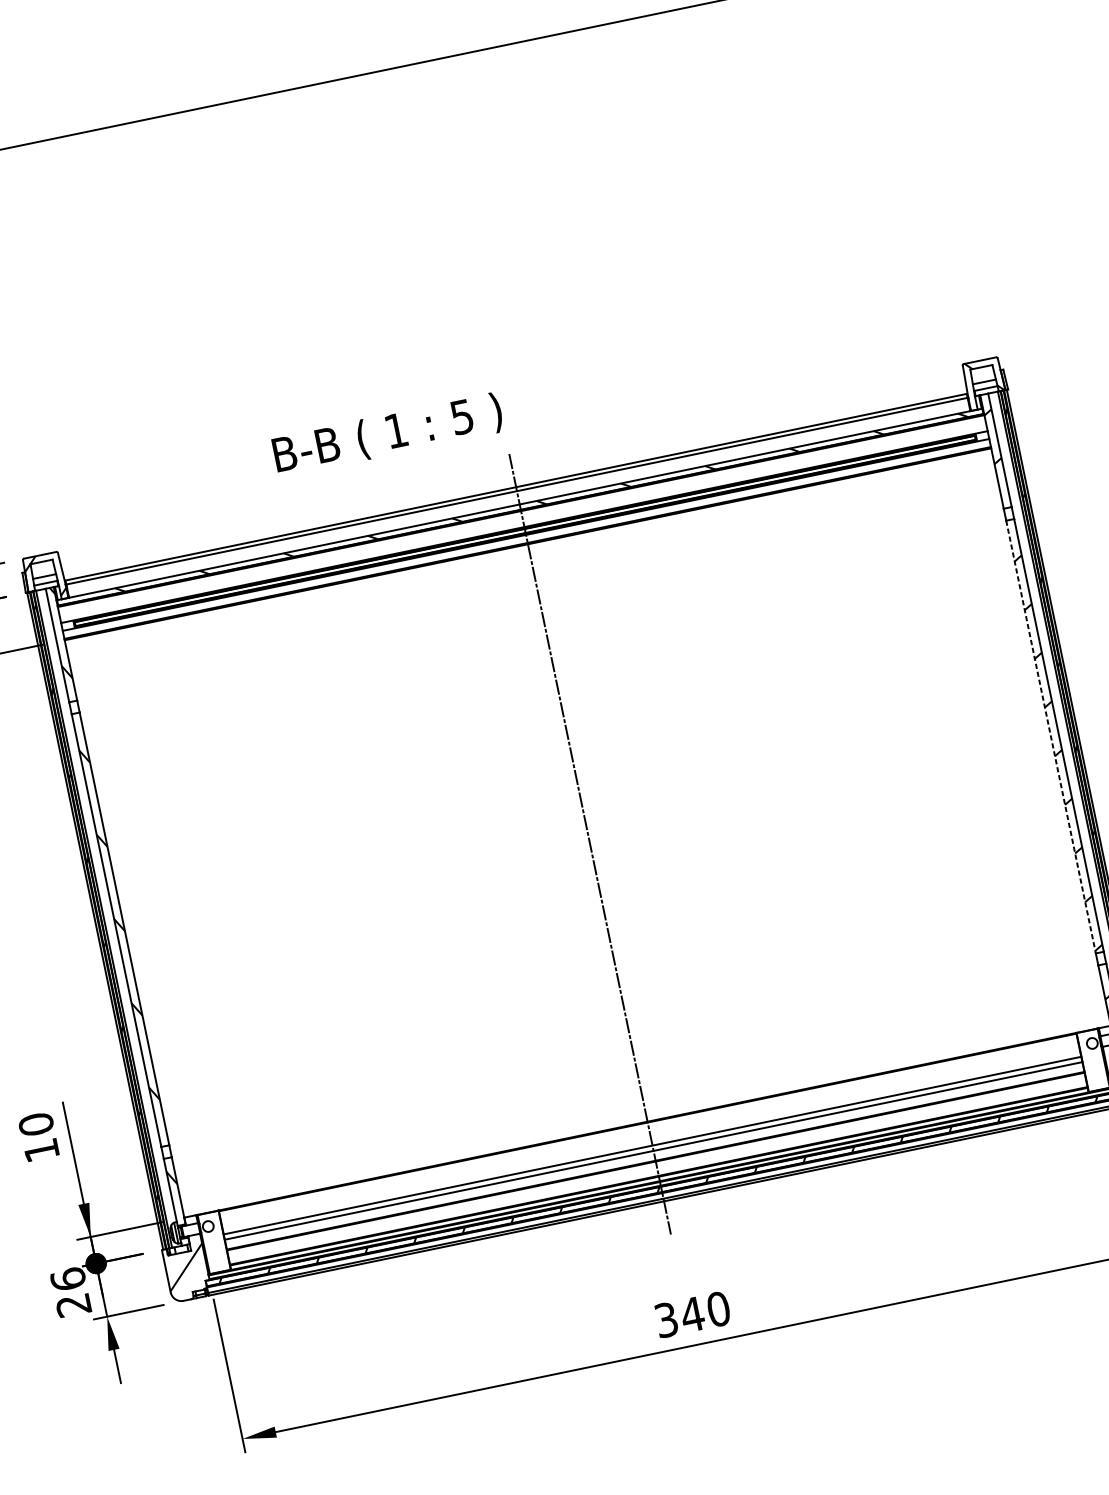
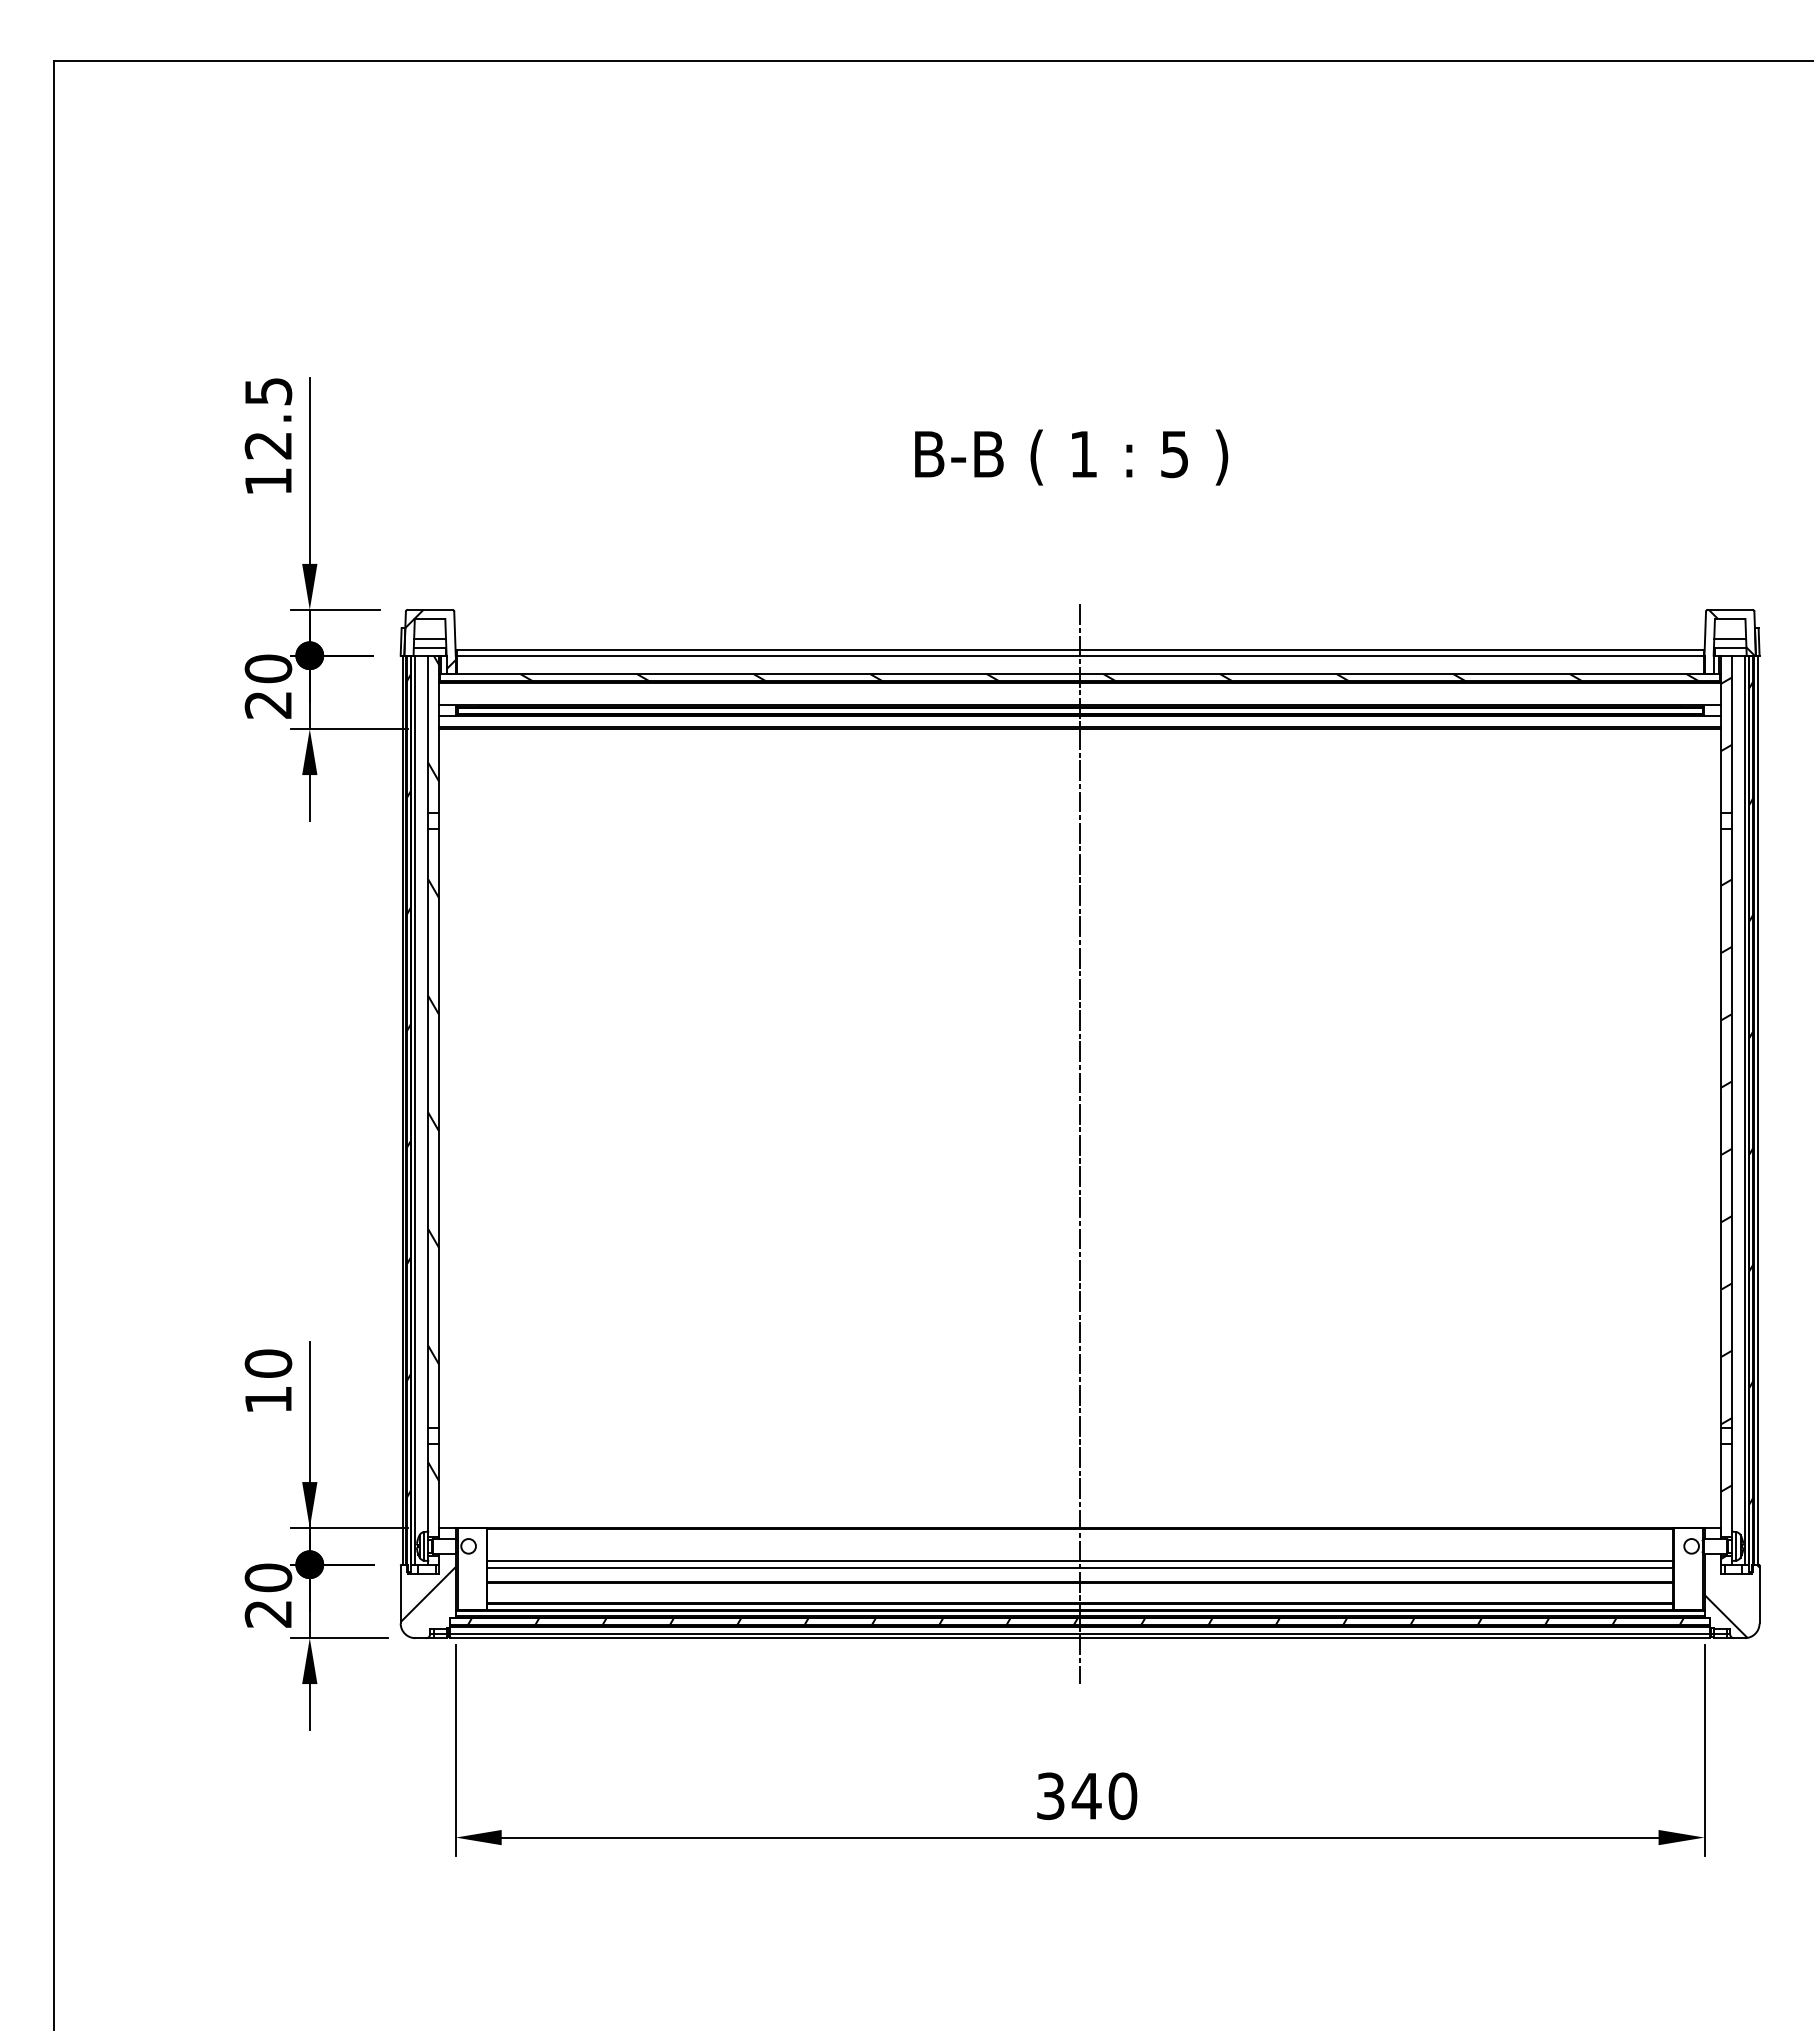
text: (387, 434) -> (1071, 457), moved
line: (1051, 737) -> (1721, 1129), dashed -> solid
text: (68, 1279) -> (268, 1577), 26 -> 20

